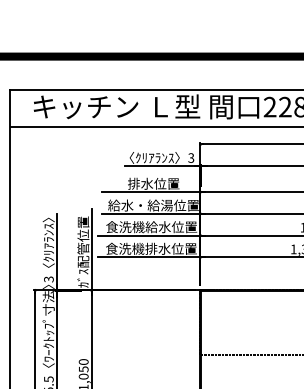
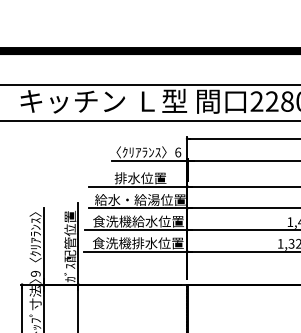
text: (191, 157) -> (178, 151), 3 -> 6
text: (48, 279) -> (35, 273), 3 -> 9

